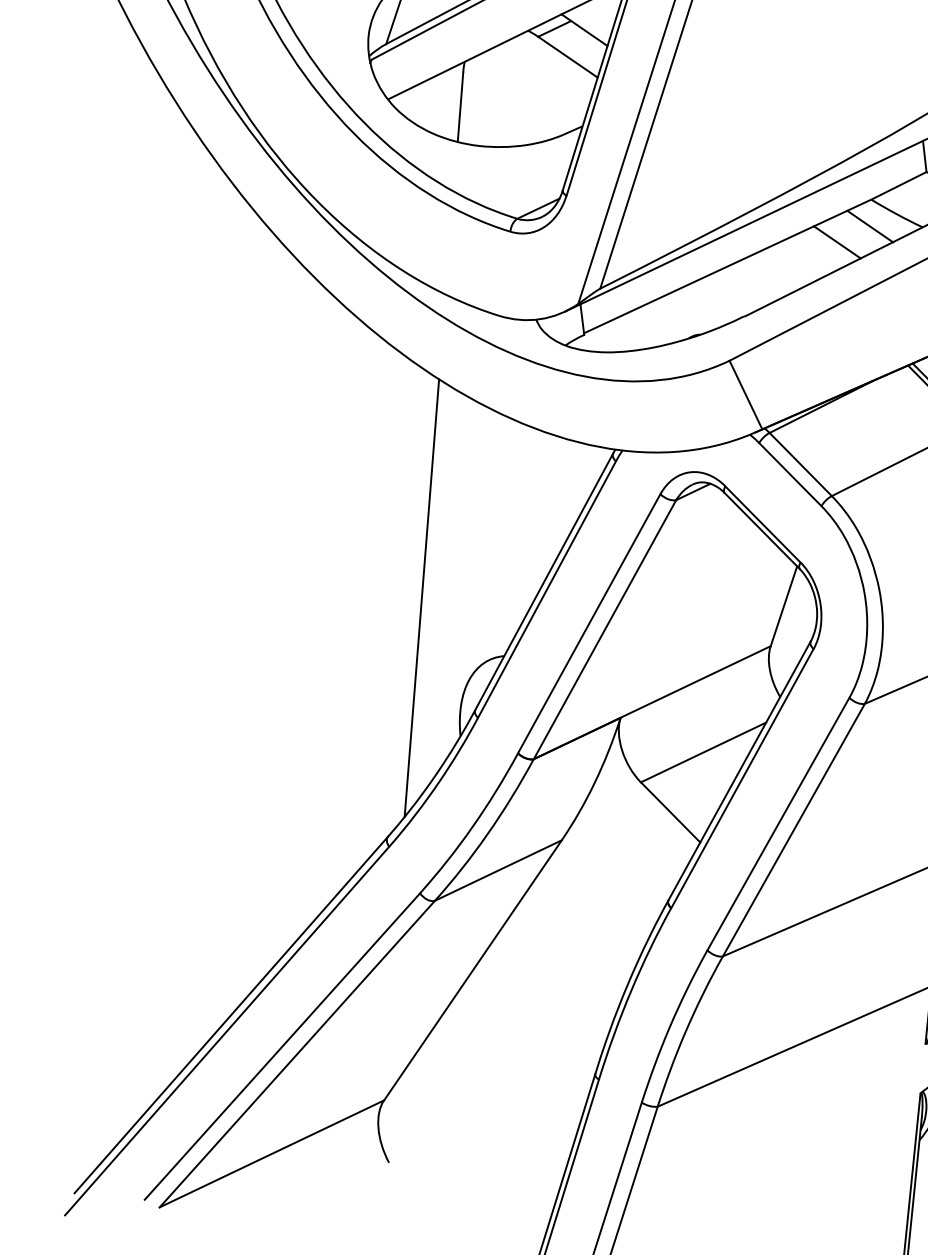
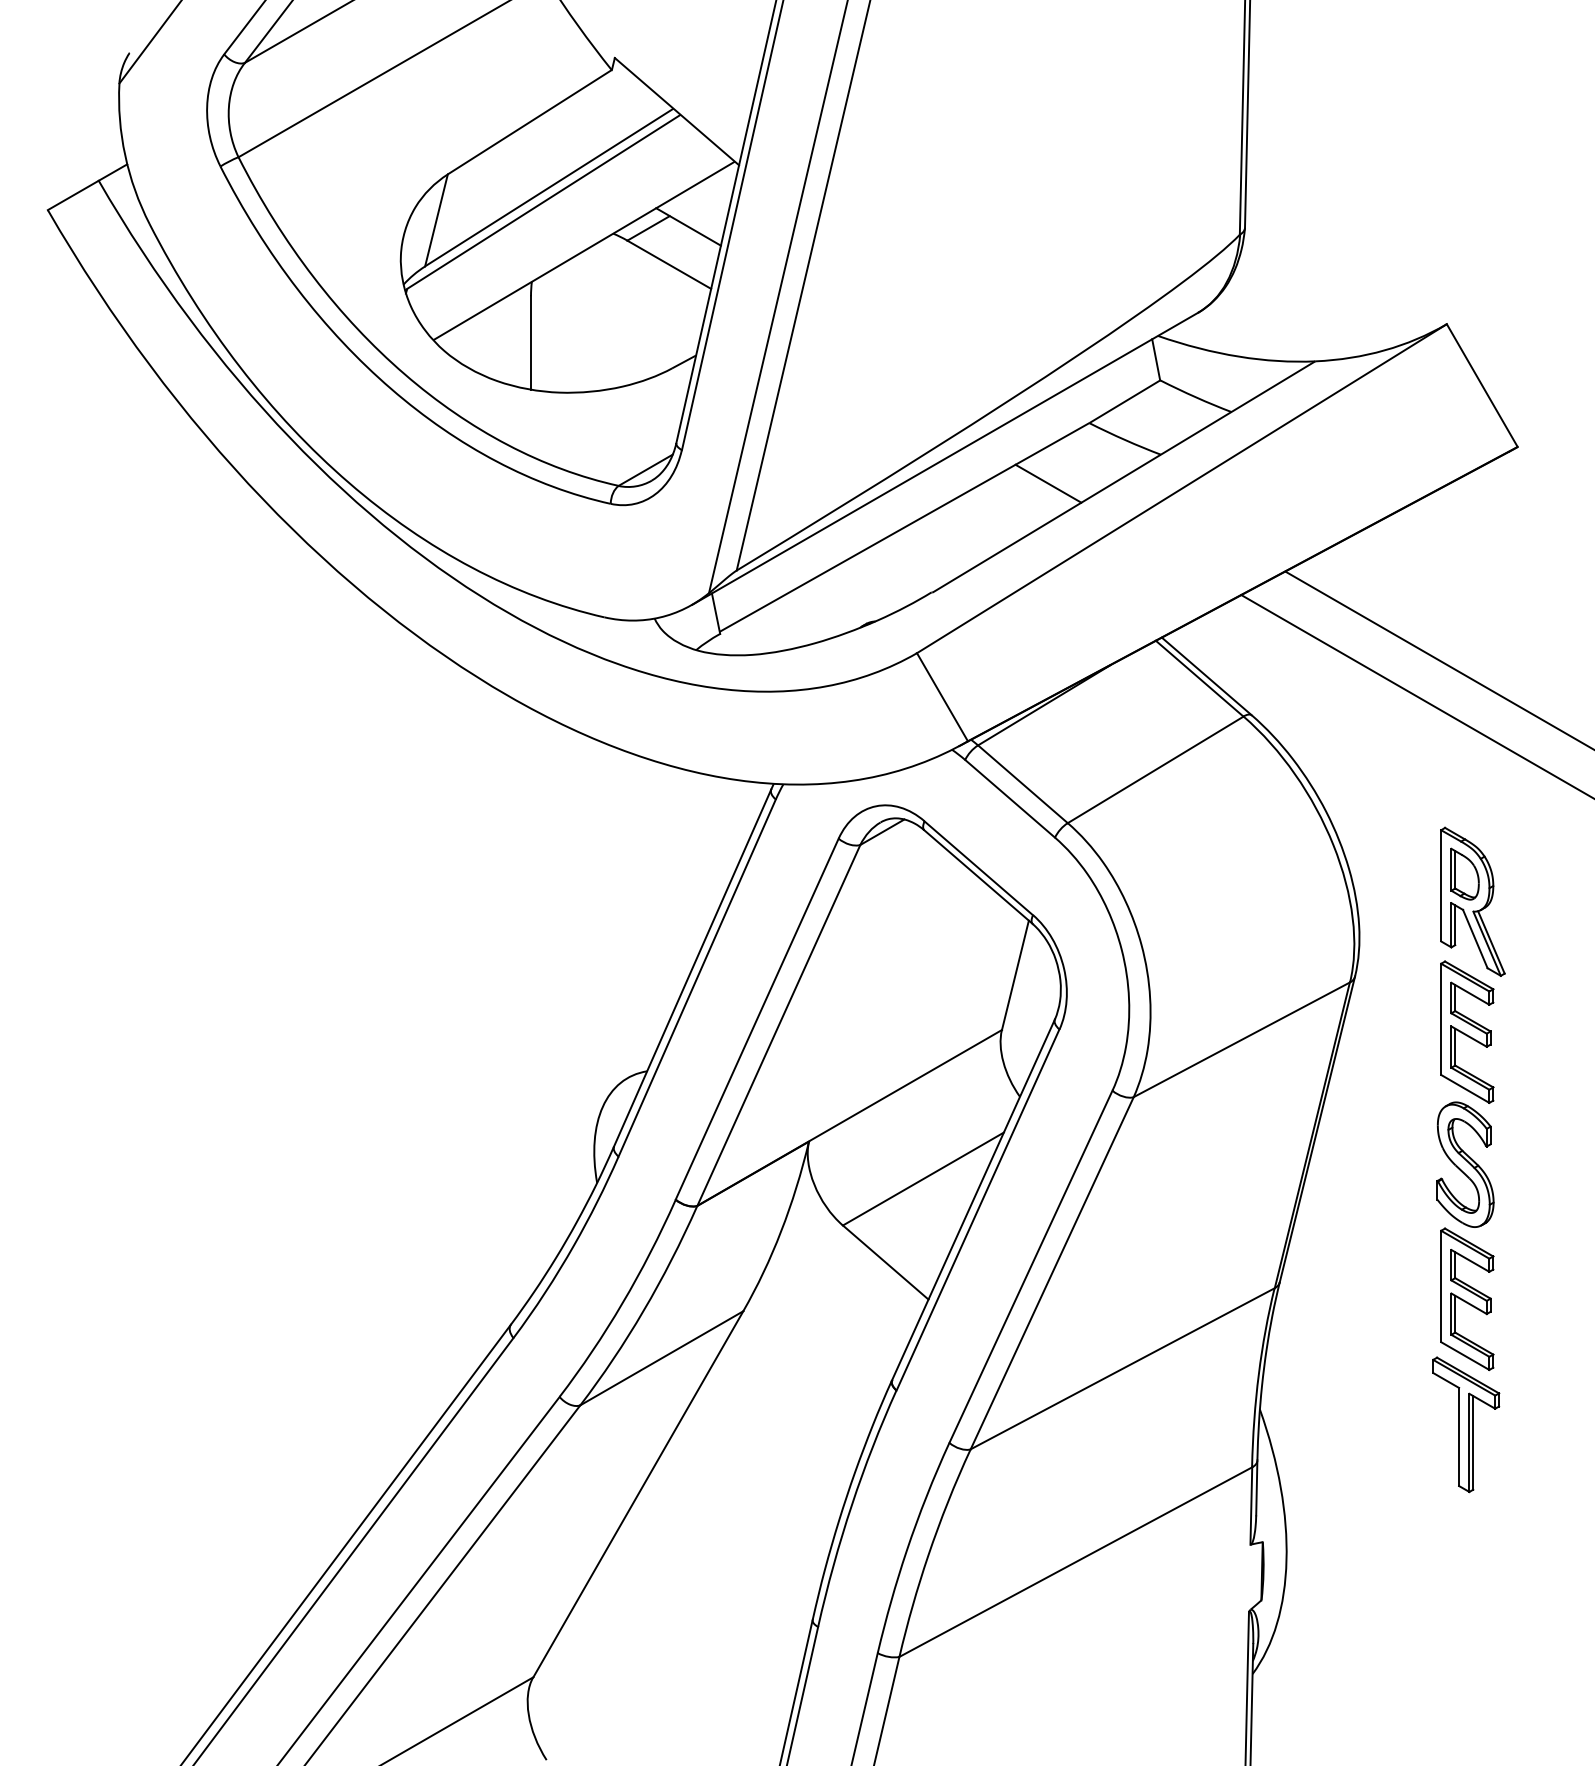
line: (870, 226) -> (1090, 458), removed
line: (422, 598) -> (531, 1002), removed

